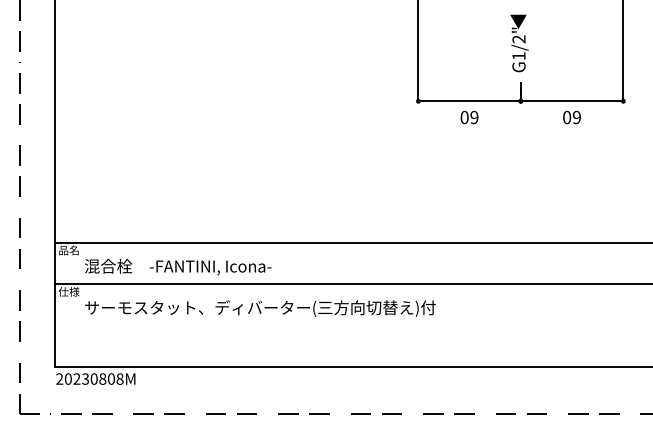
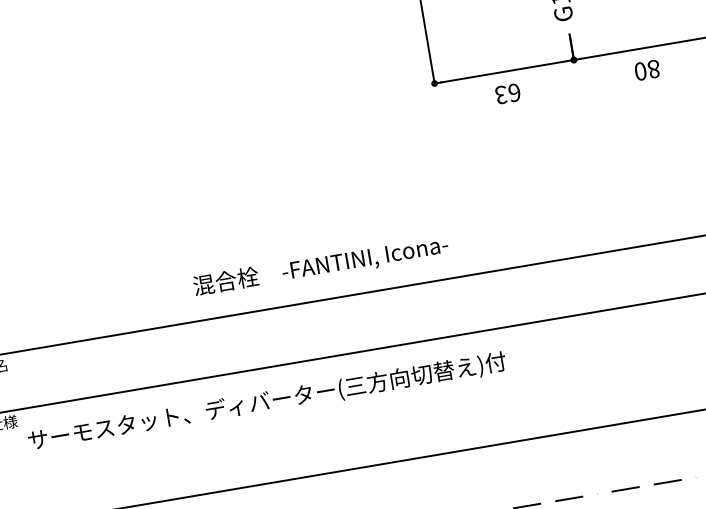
text: (464, 117) -> (501, 95), 60 -> 63
text: (576, 117) -> (653, 69), 60 -> 80
text: (178, 266) -> (321, 265), moved

